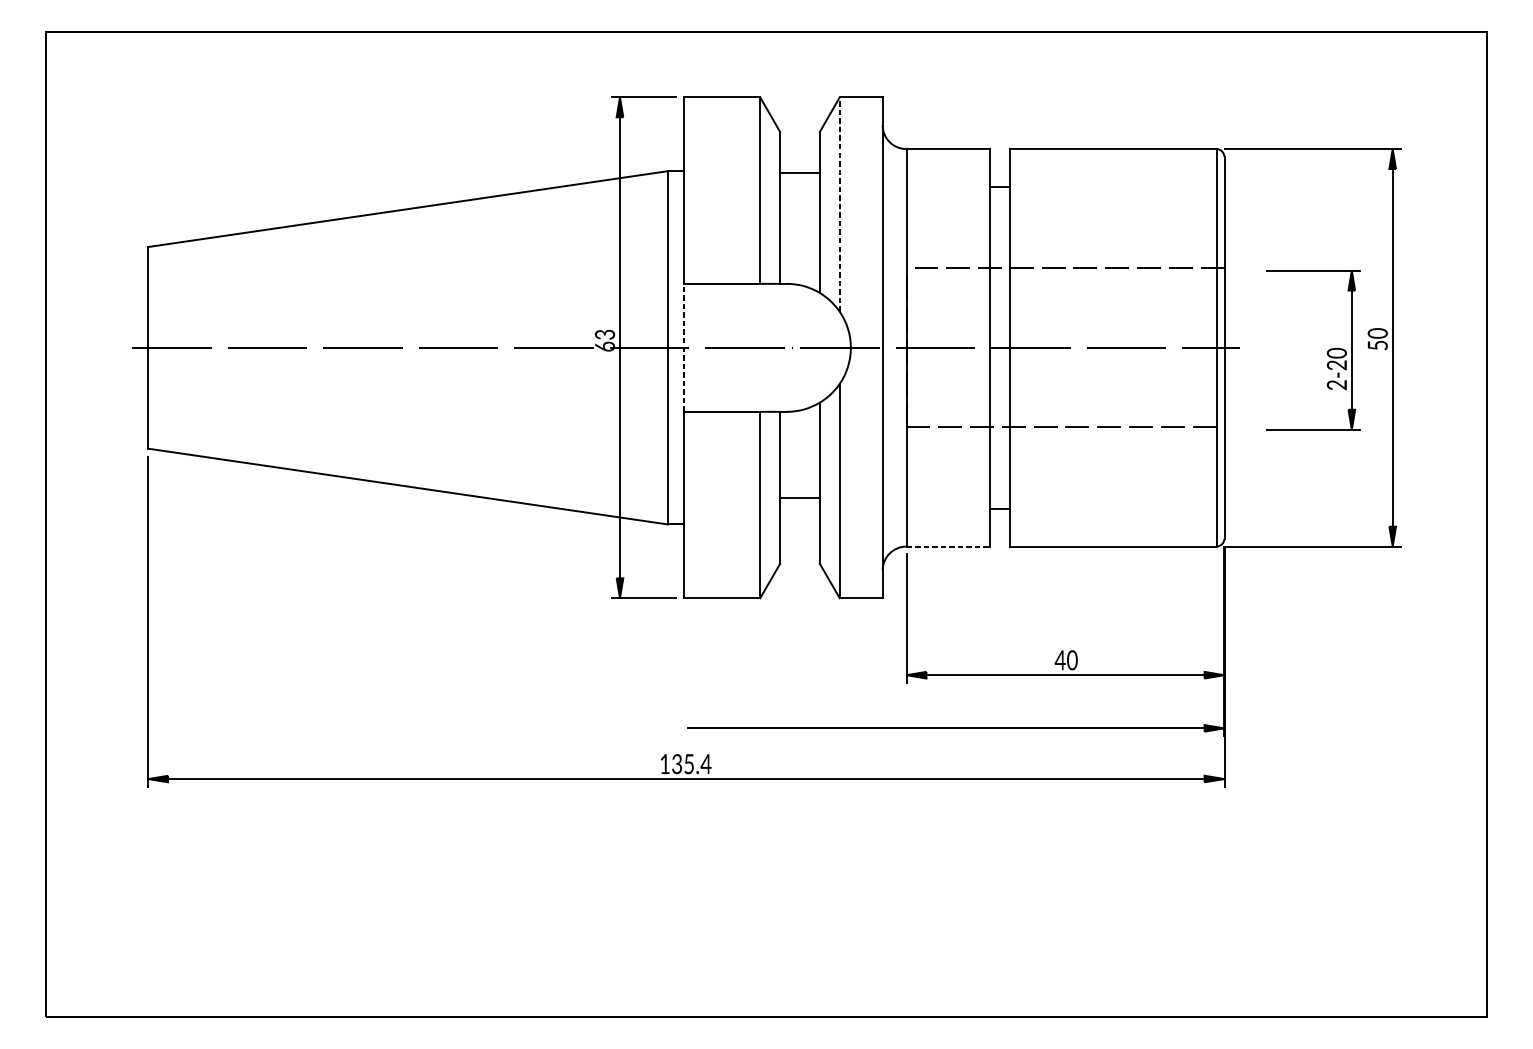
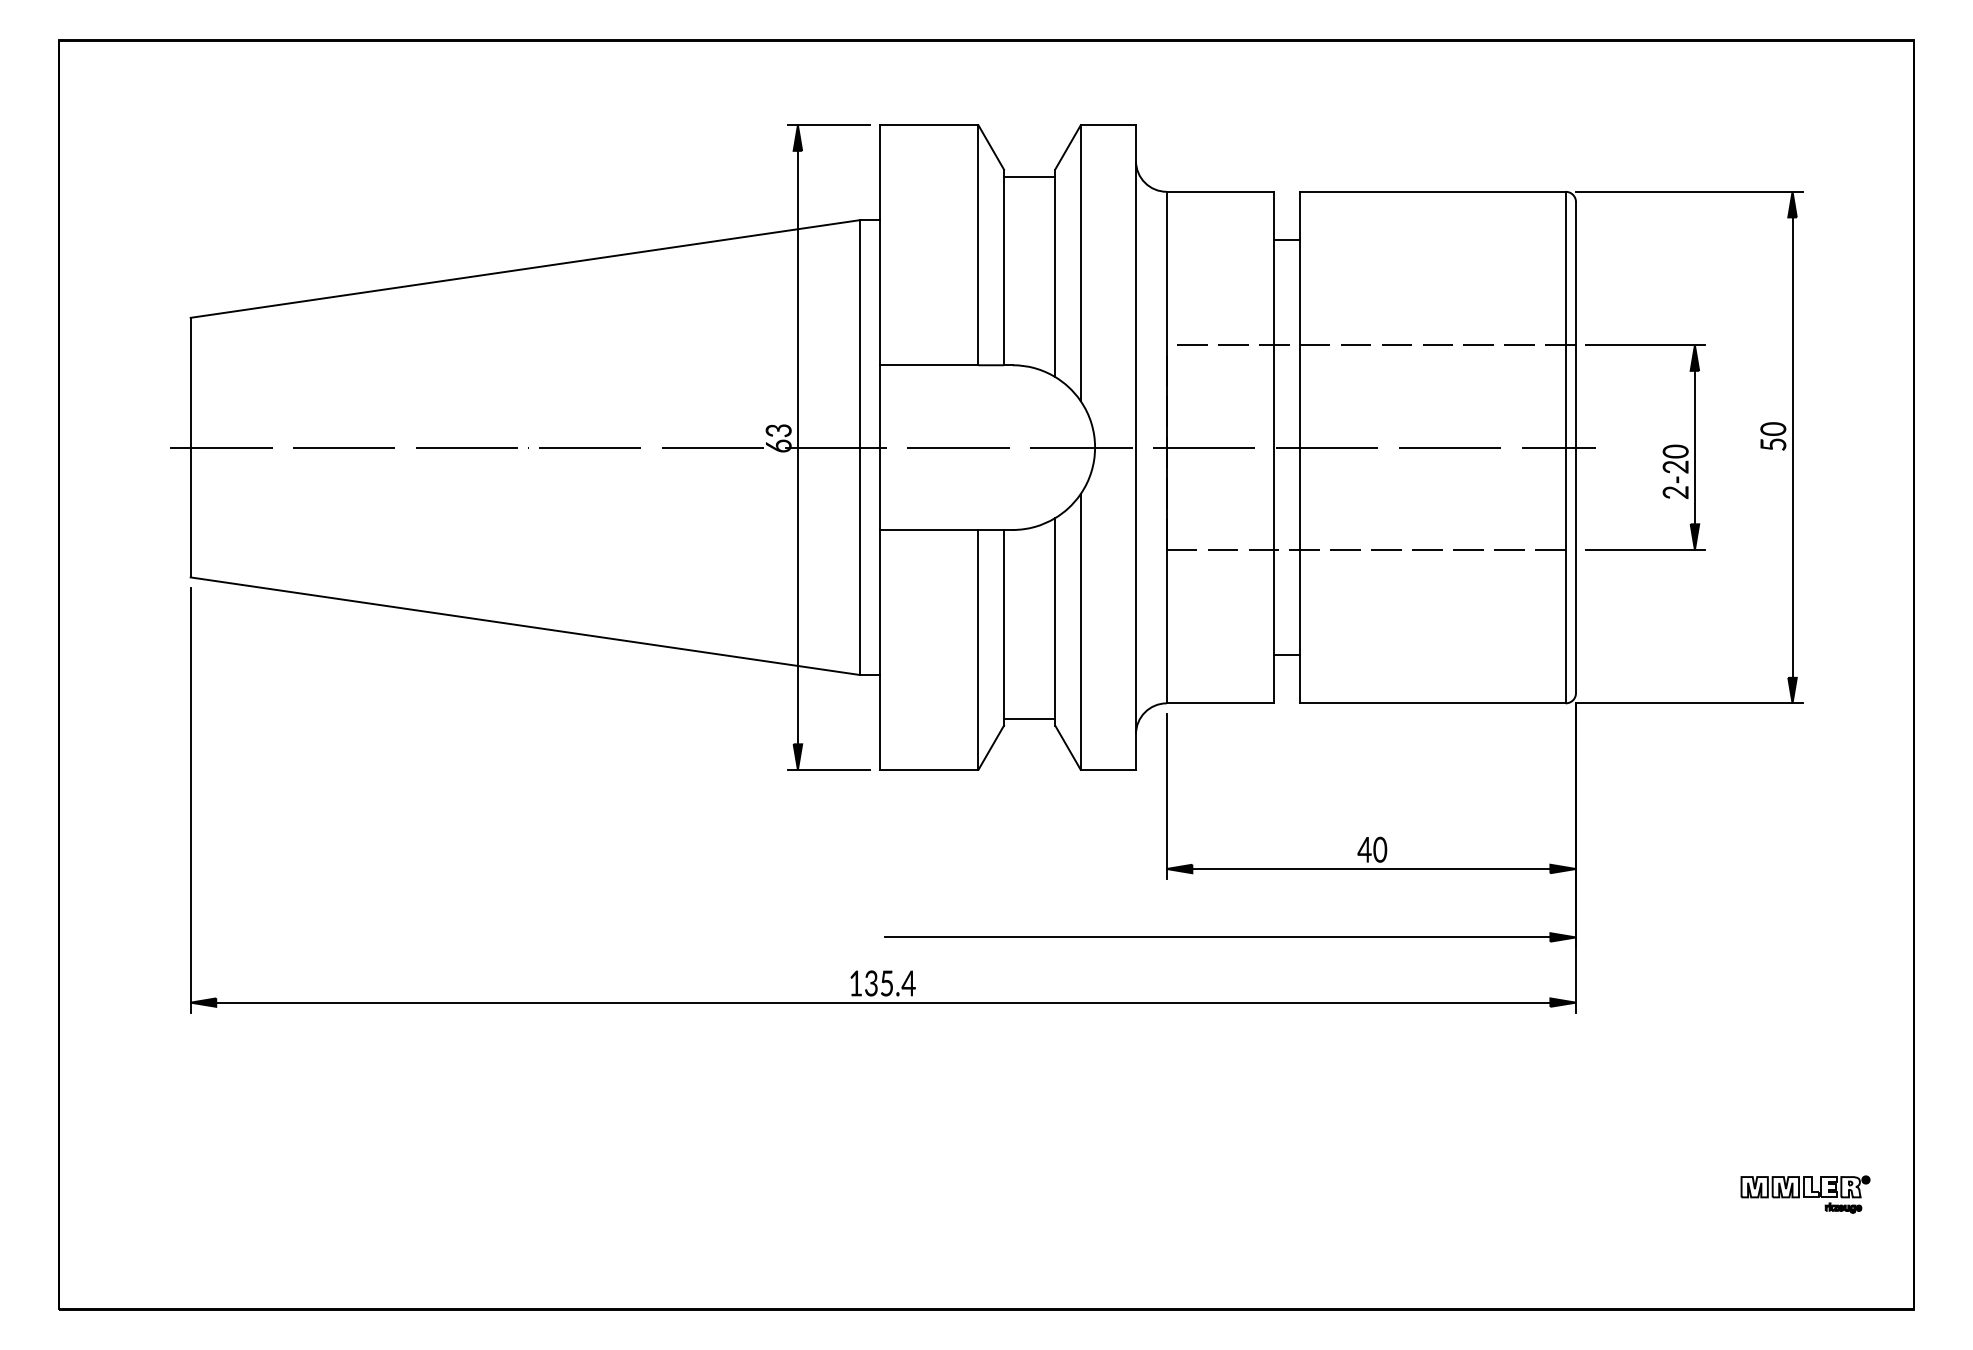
line: (799, 172) -> (1029, 176), moved
line: (839, 204) -> (1080, 263), dashed -> solid
line: (684, 347) -> (880, 447), dashed -> solid
part: (1326, 352) -> (1662, 450), moved
line: (799, 497) -> (1029, 718), moved
line: (948, 546) -> (1220, 703), dashed -> solid
part: (1402, 928) -> (1805, 1194), added

